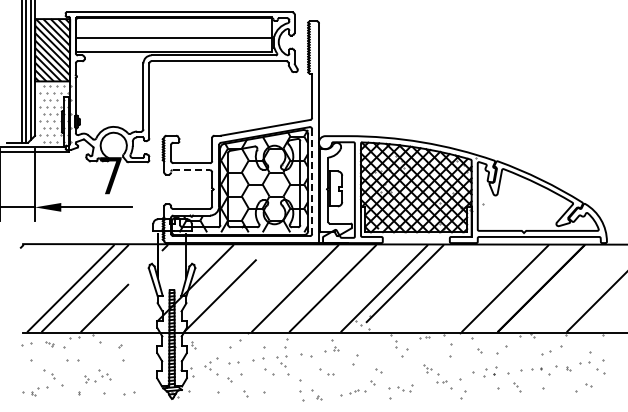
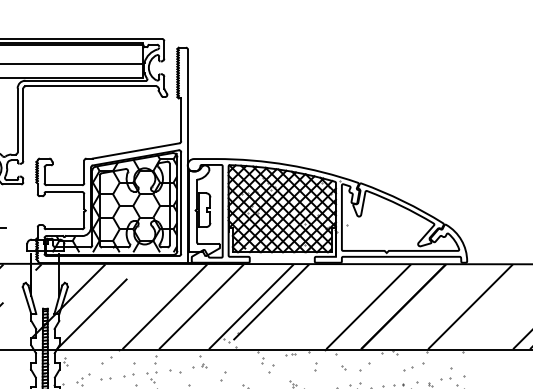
line: (191, 170) -> (64, 192), dashed -> solid
line: (312, 182) -> (181, 203), dashed -> solid
part: (450, 350) -> (315, 366), size x0.62

